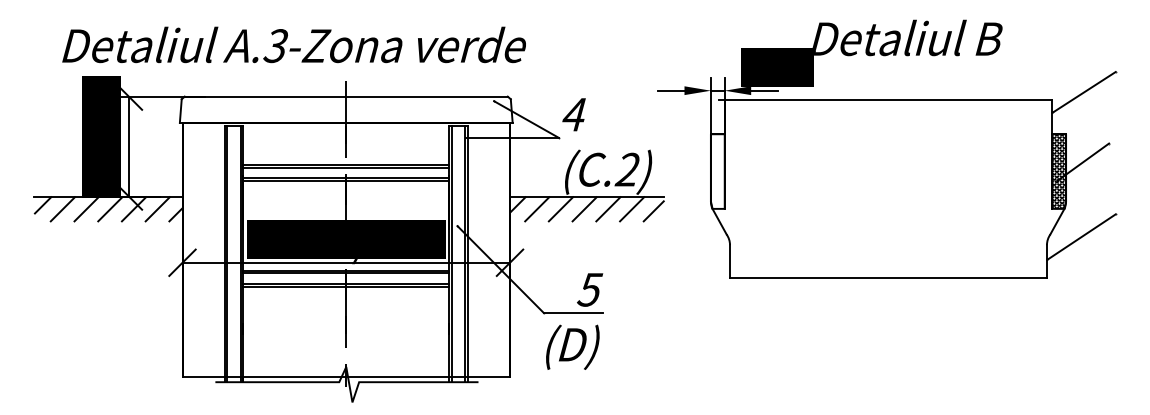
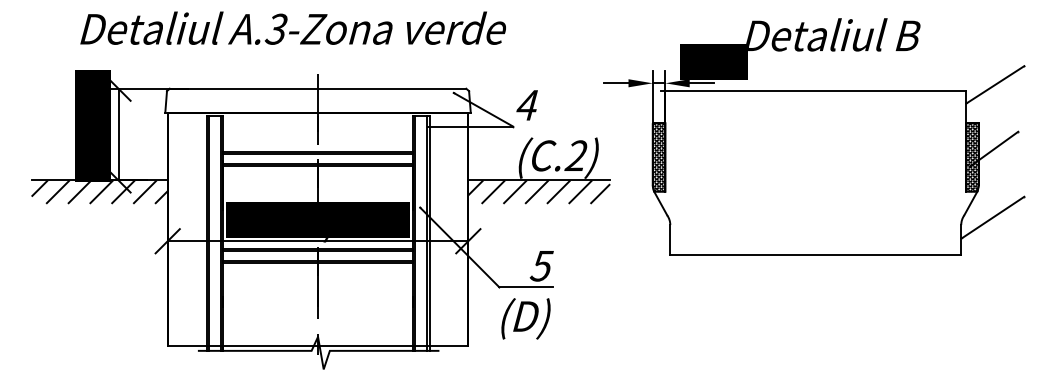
text: (293, 44) -> (292, 27), moved
hatch: (717, 171) -> (658, 157), added

